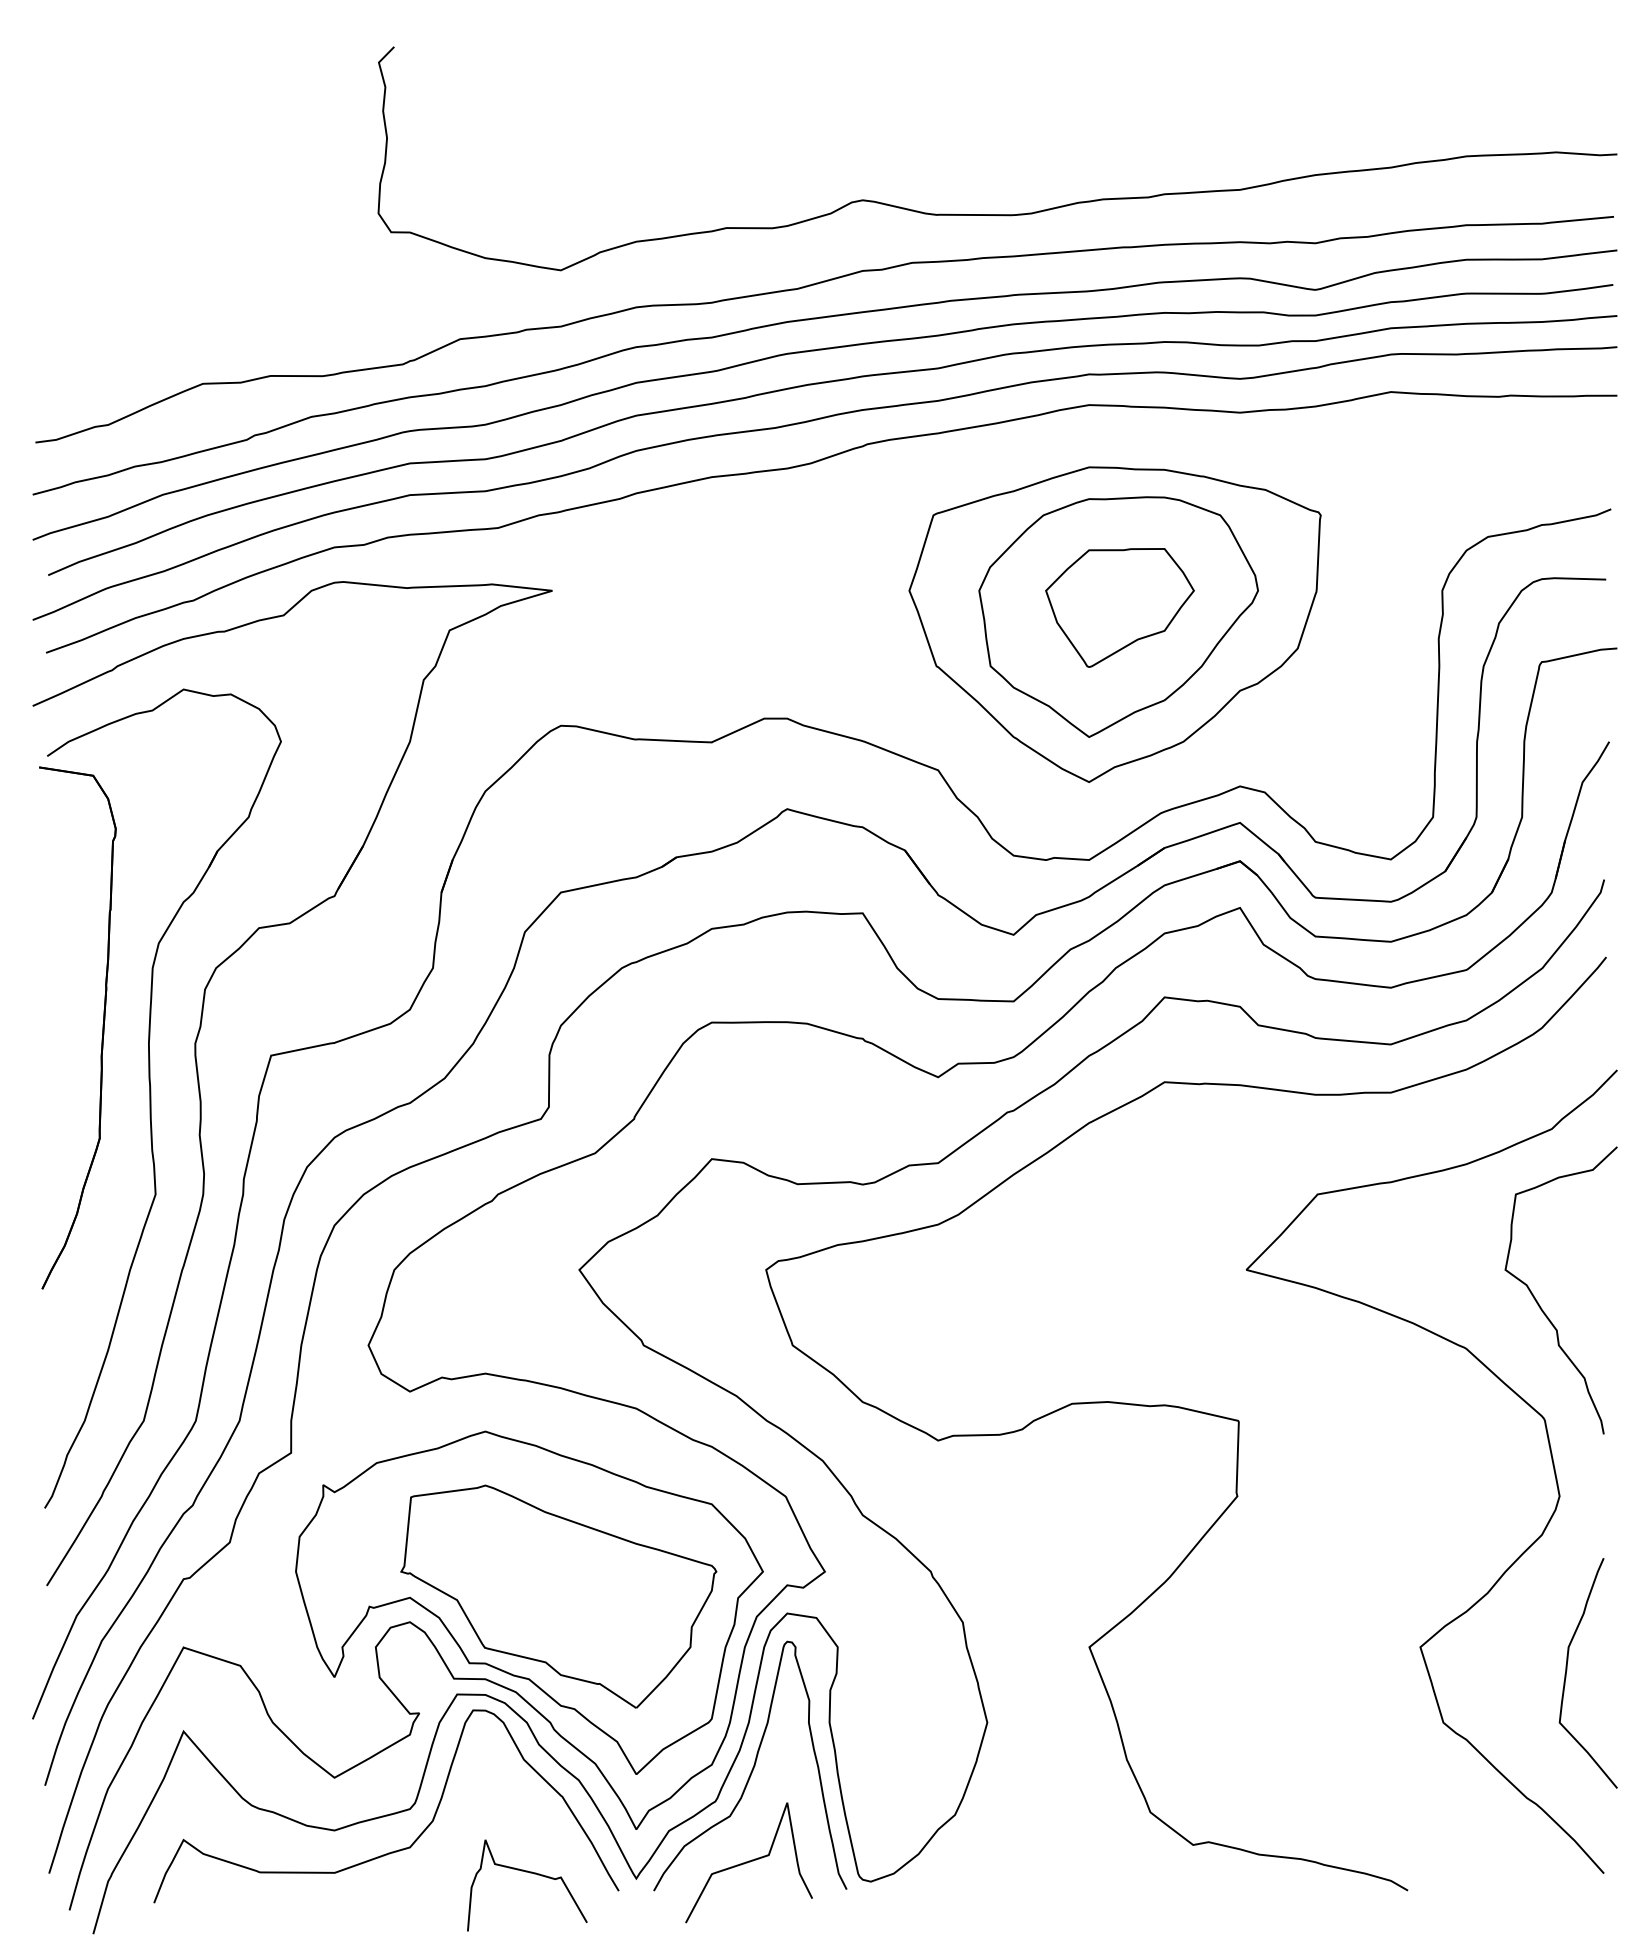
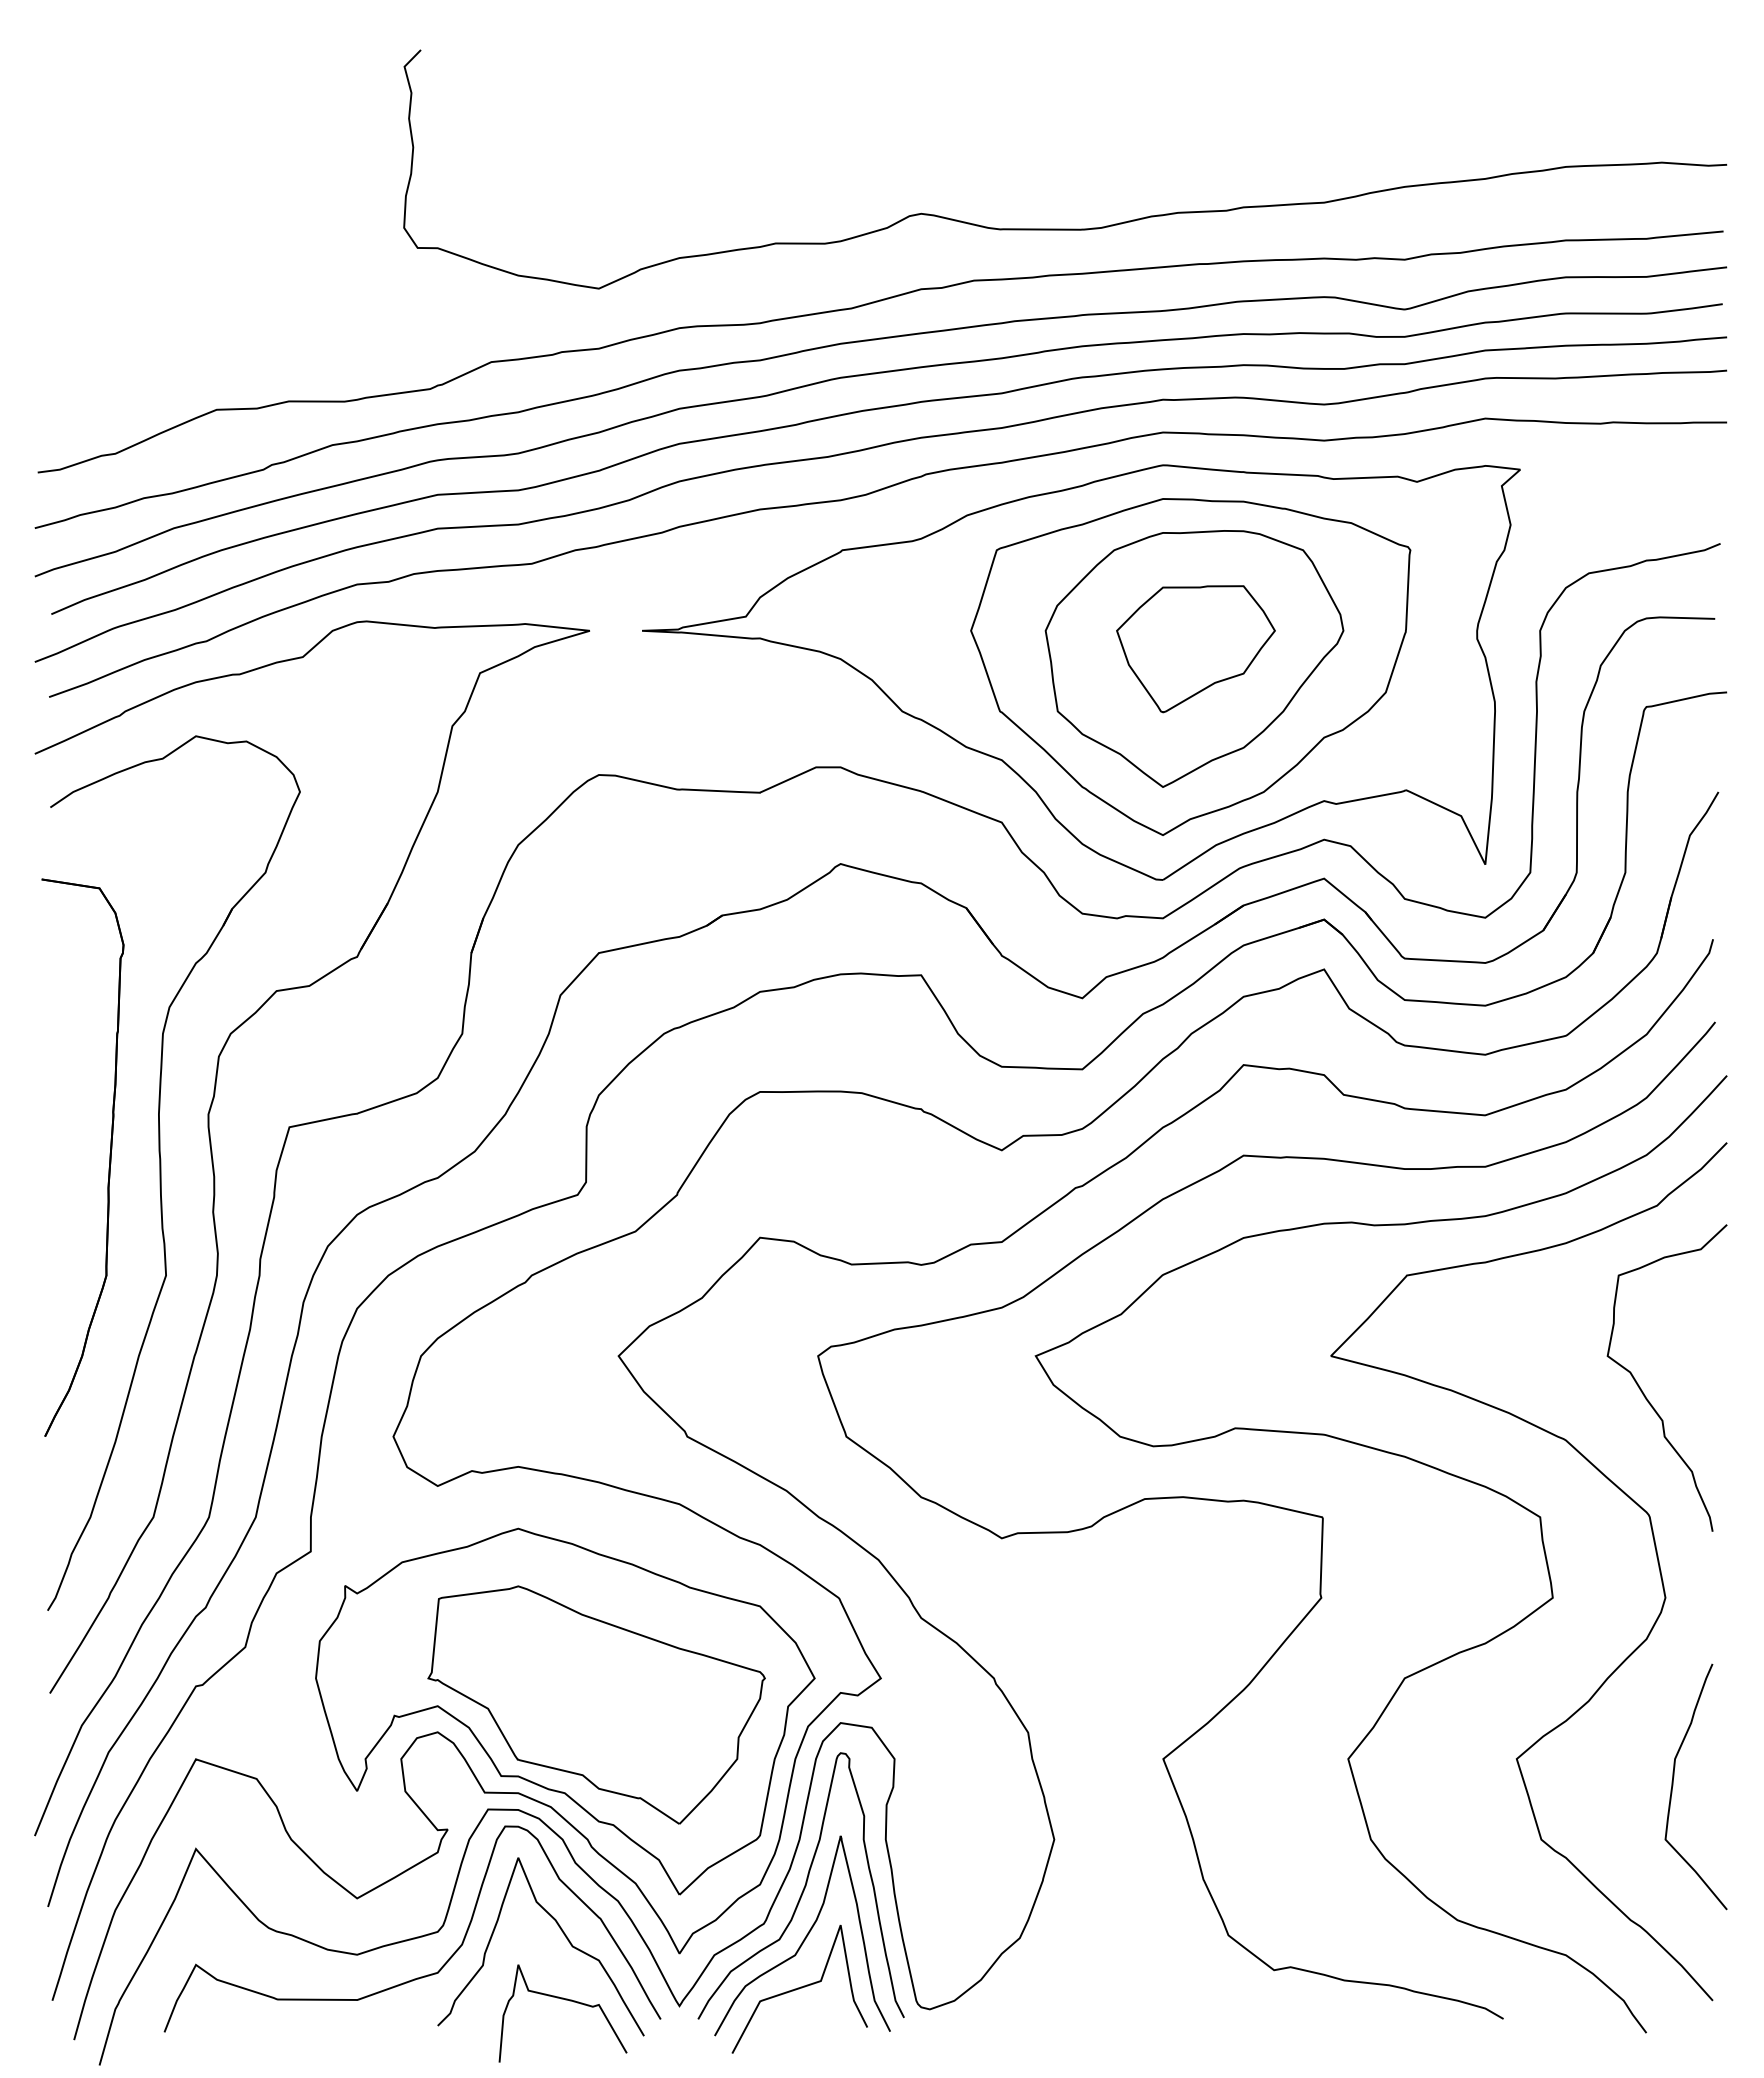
part: (1012, 629) -> (1081, 672), added
part: (102, 1027) -> (109, 1157), moved
curve: (1326, 1369) -> (1416, 1462), added
curve: (525, 1808) -> (561, 1931), added
curve: (753, 1814) -> (804, 1937), added

